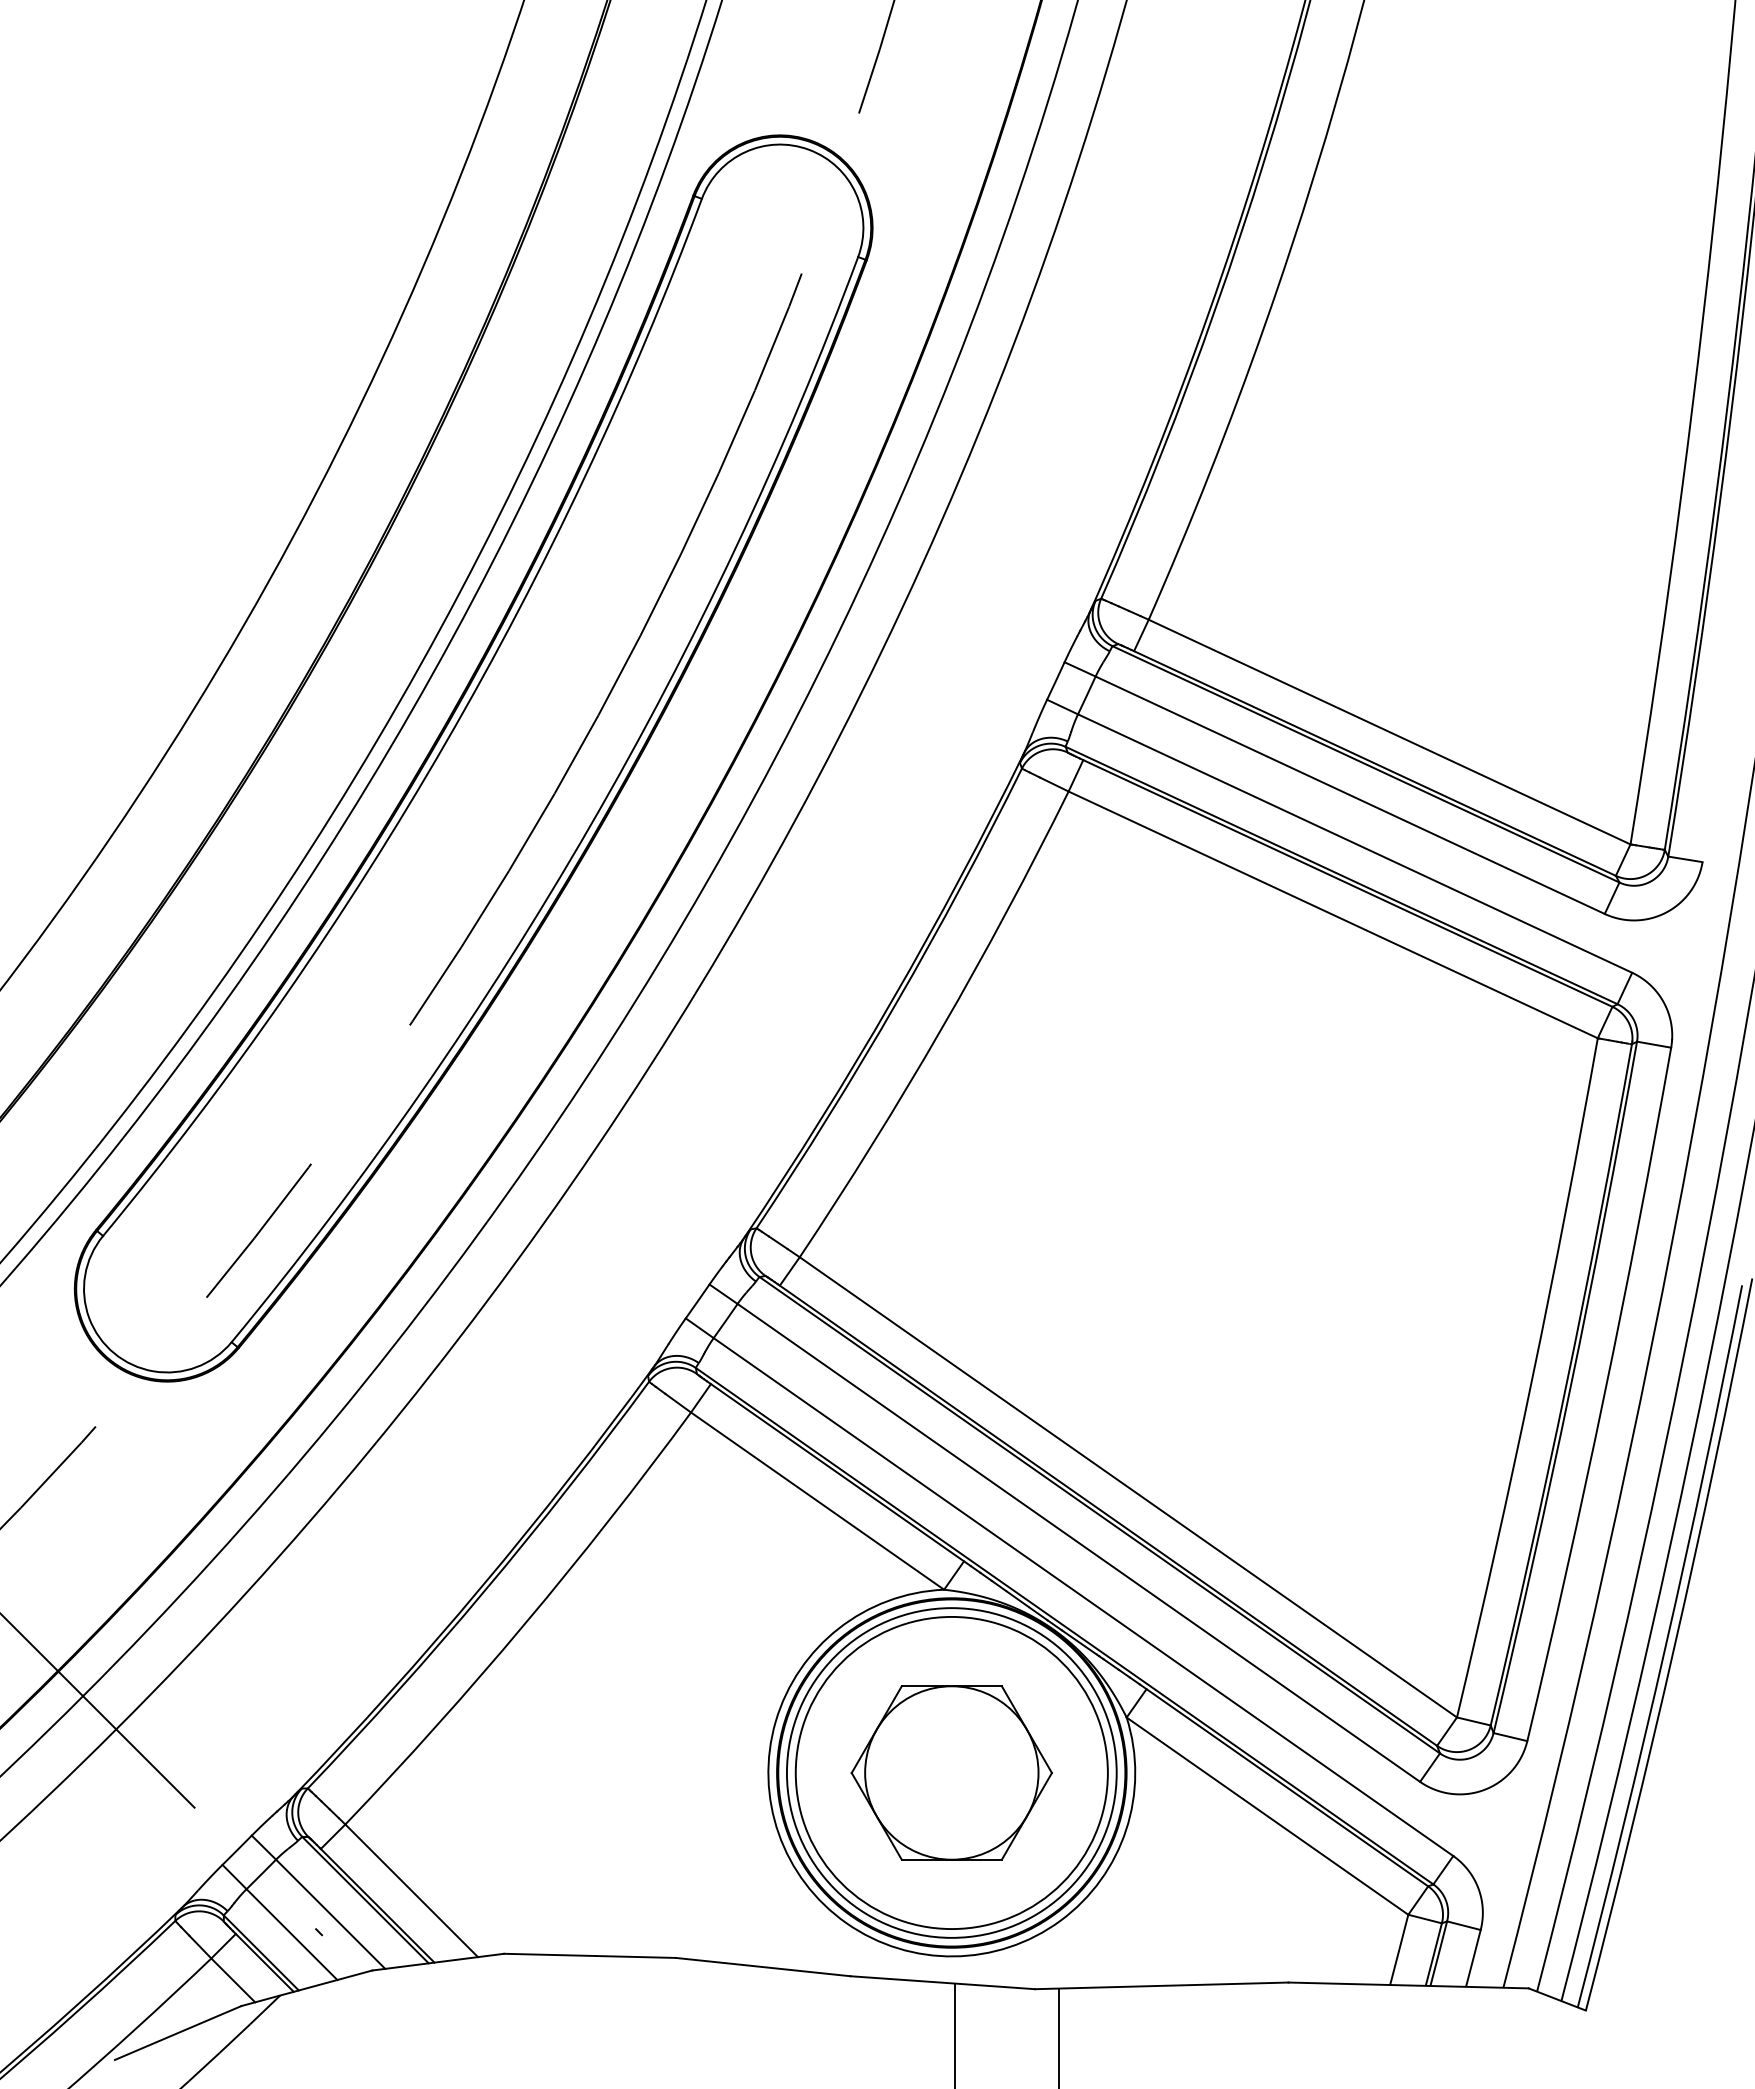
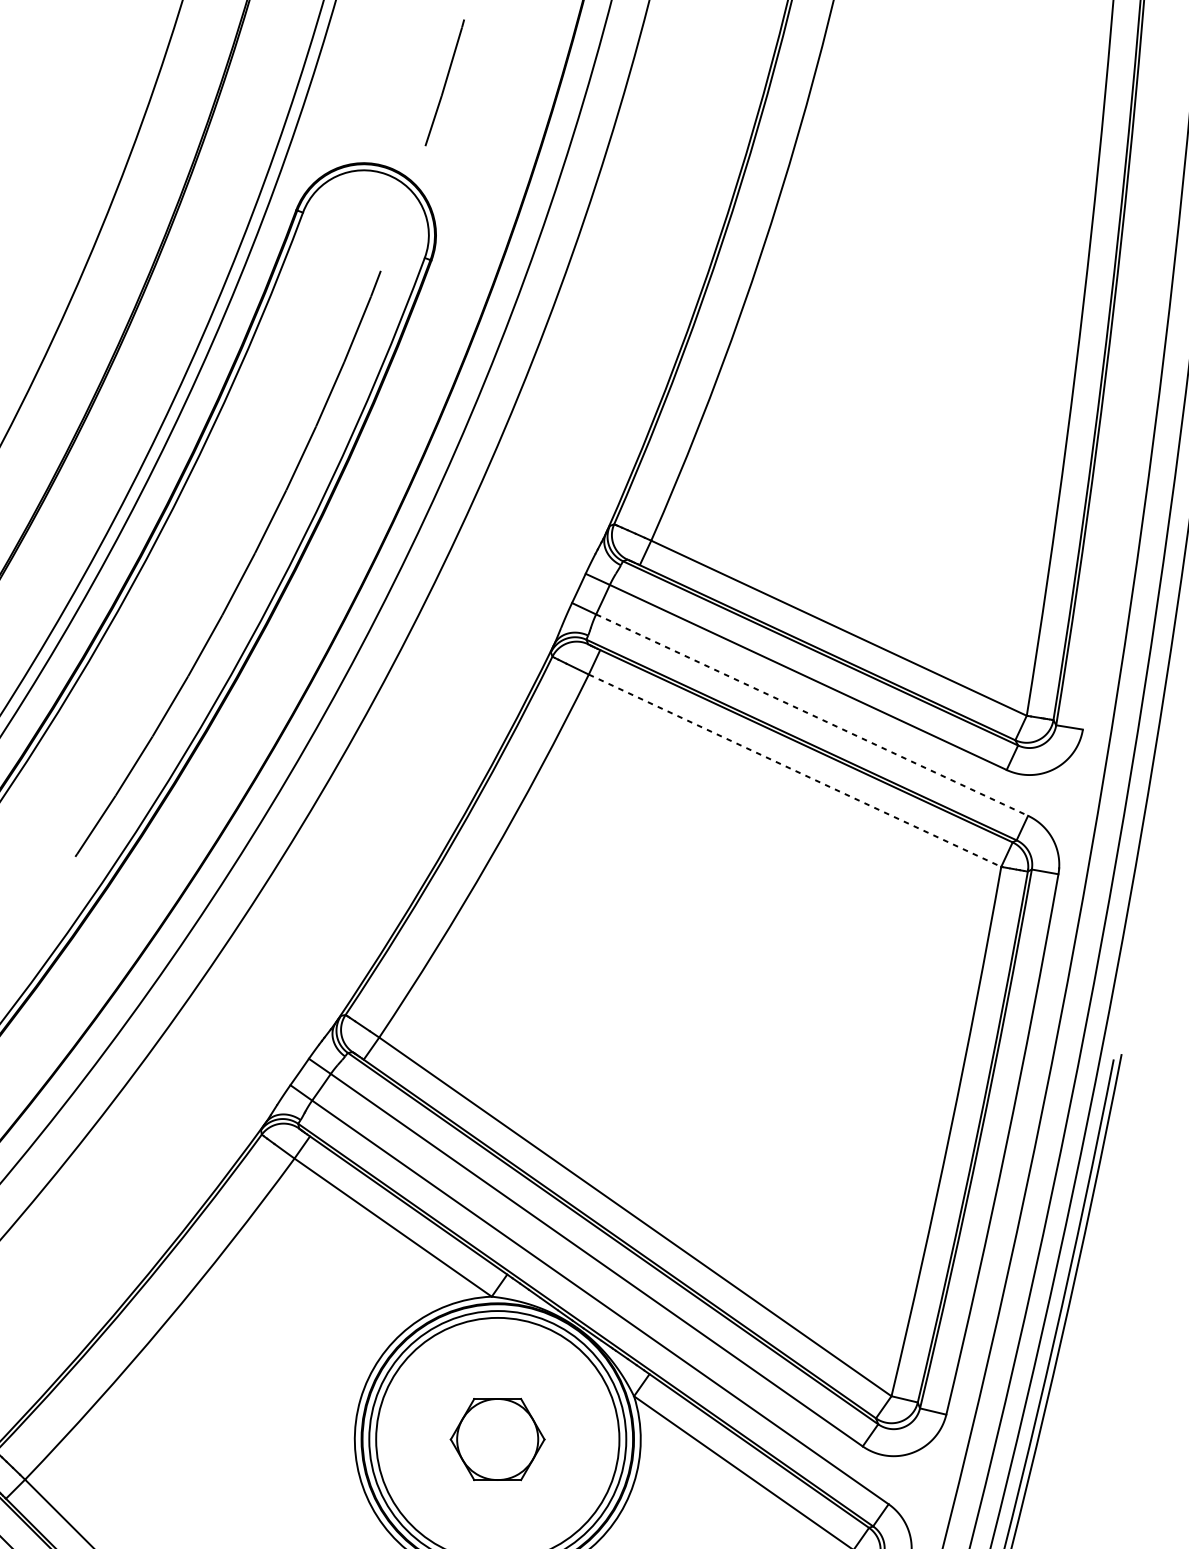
line: (1355, 843) -> (812, 715), solid -> dashed
line: (1333, 914) -> (795, 770), solid -> dashed
part: (951, 1772) -> (497, 1439), size x0.6

